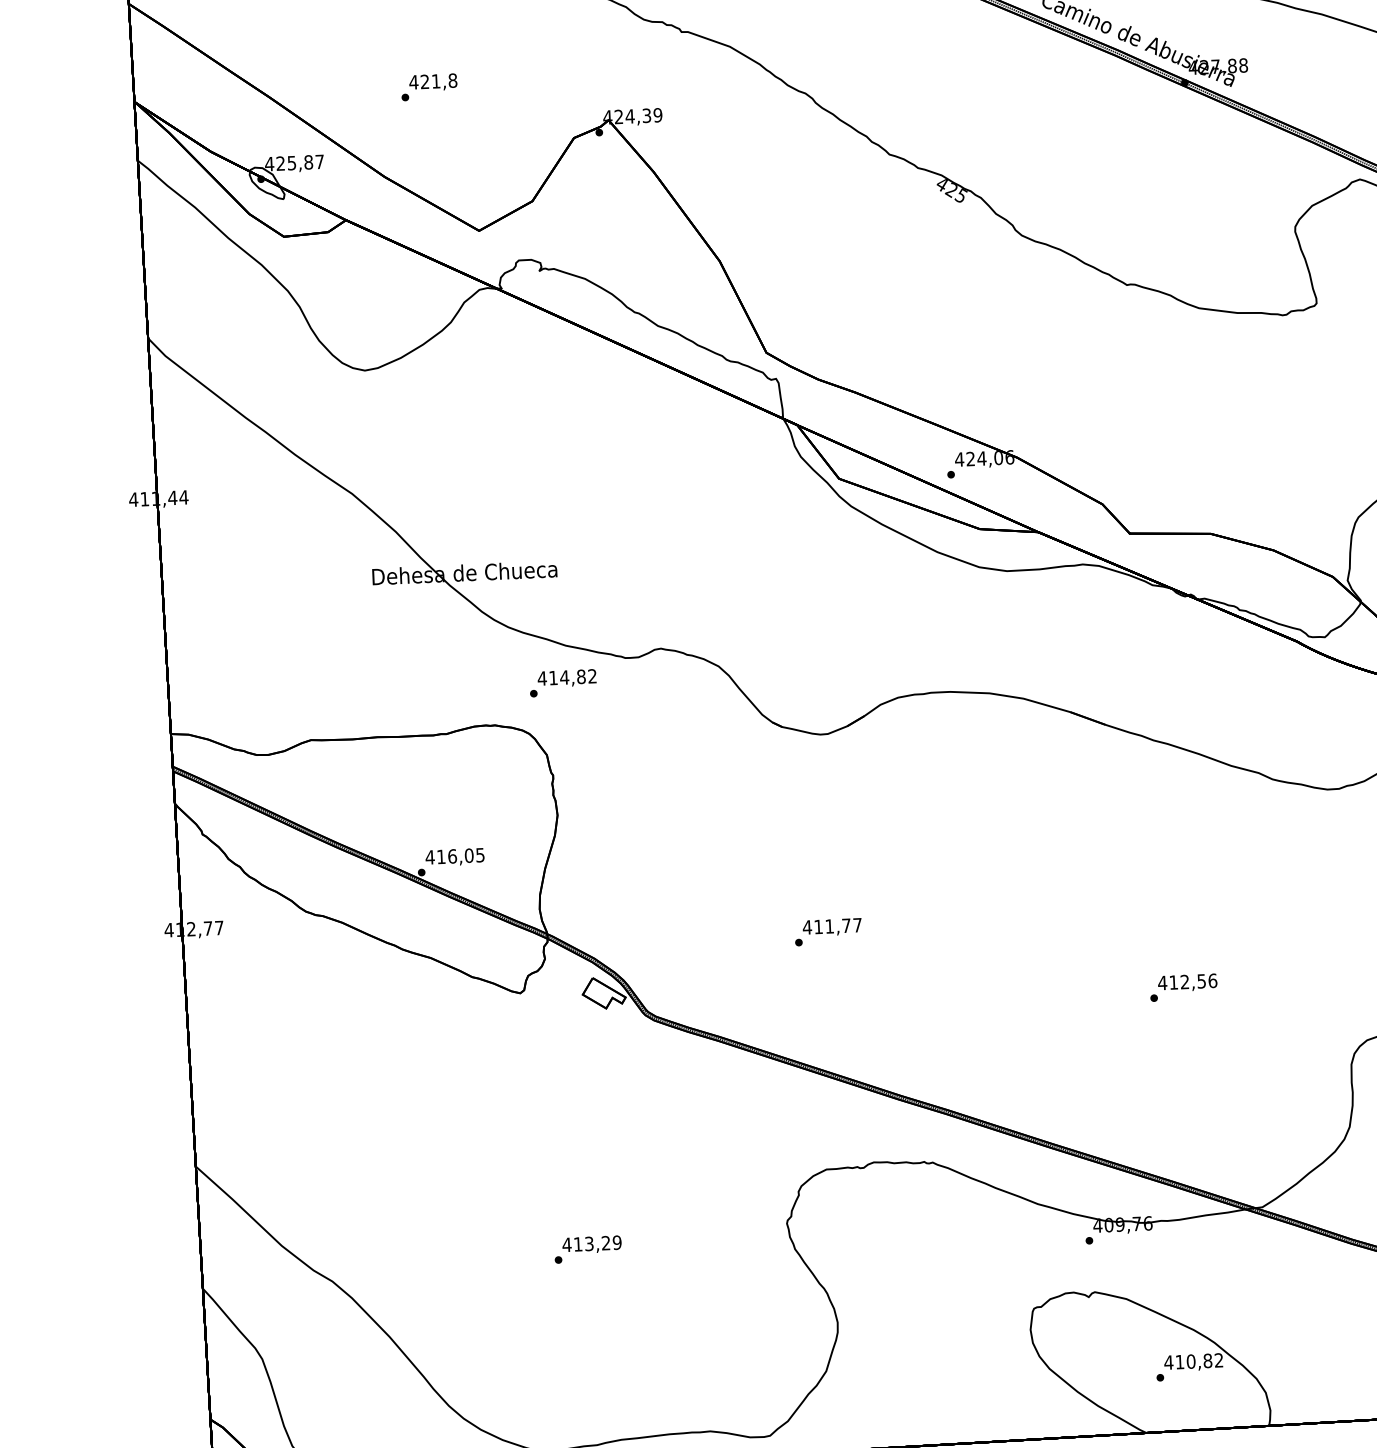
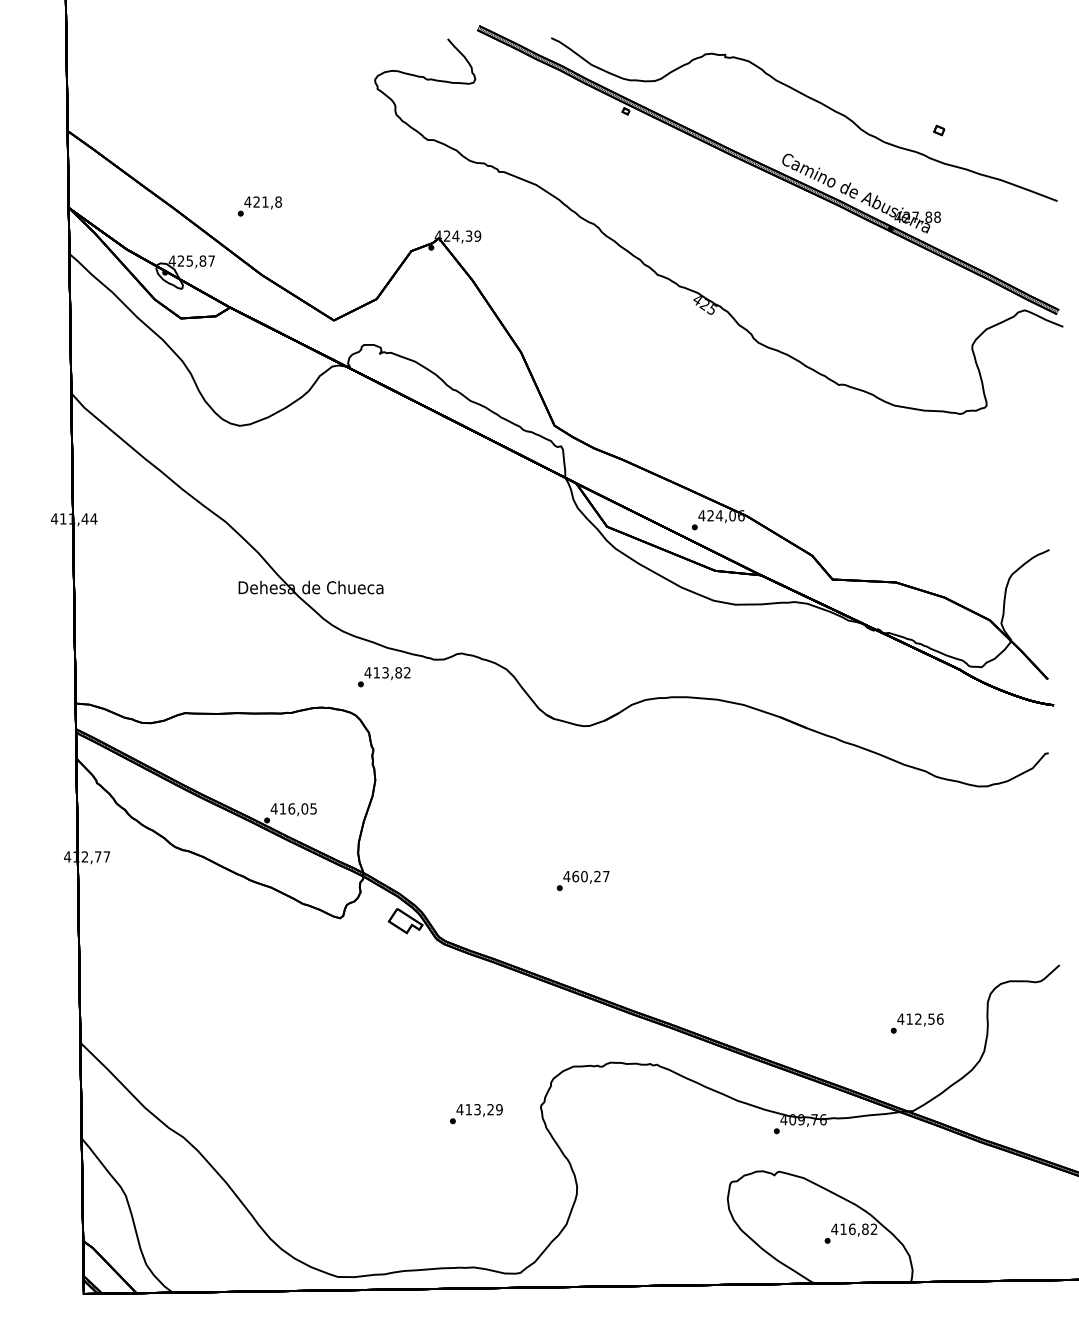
text: (428, 87) -> (259, 206), moved
text: (564, 677) -> (385, 672), 414,82 -> 413,82
text: (832, 926) -> (586, 876), 411,77 -> 460,27
text: (1182, 987) -> (916, 1023), moved
text: (588, 1250) -> (476, 1114), moved
text: (1191, 1360) -> (852, 1228), 410,82 -> 416,82

